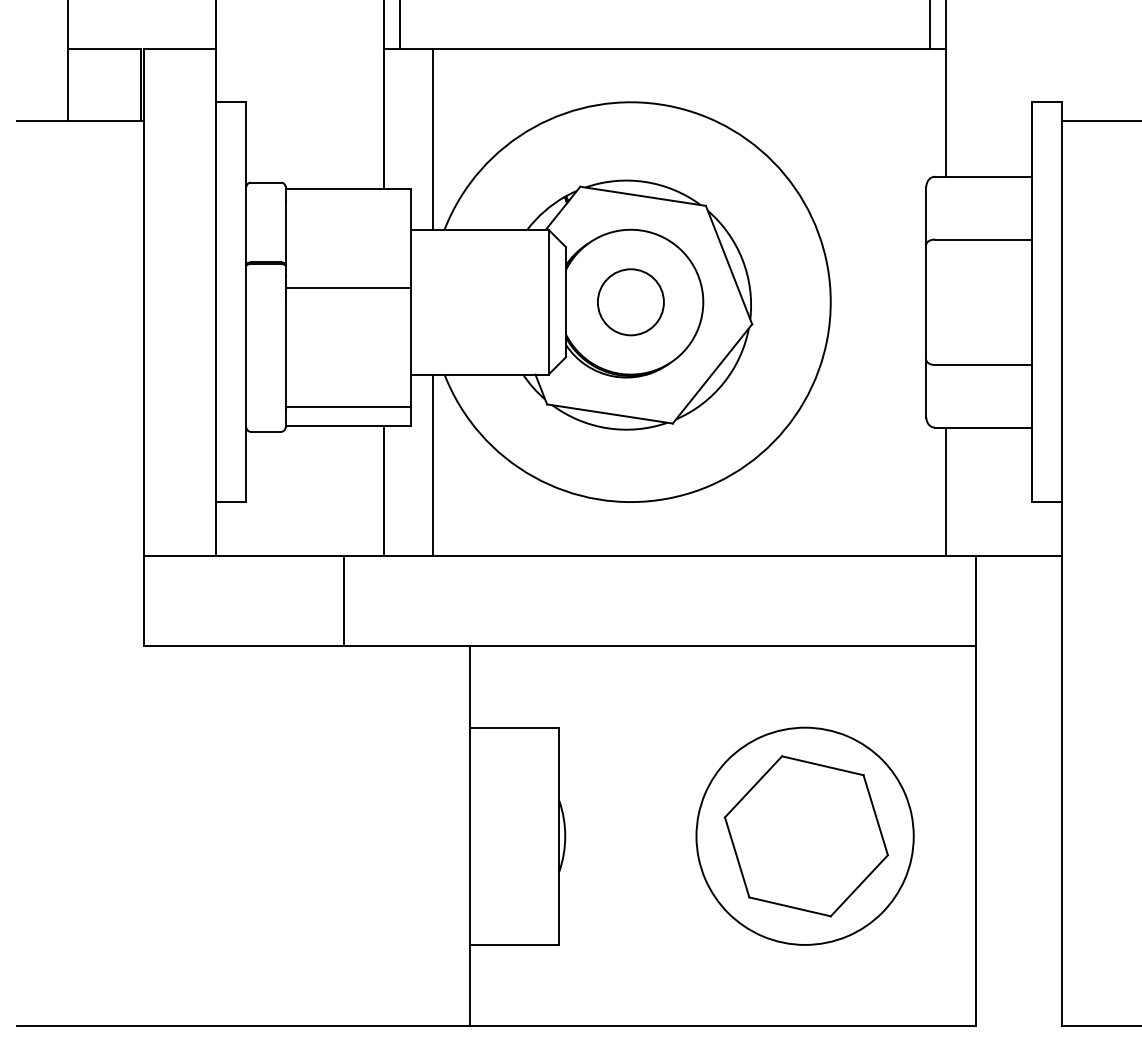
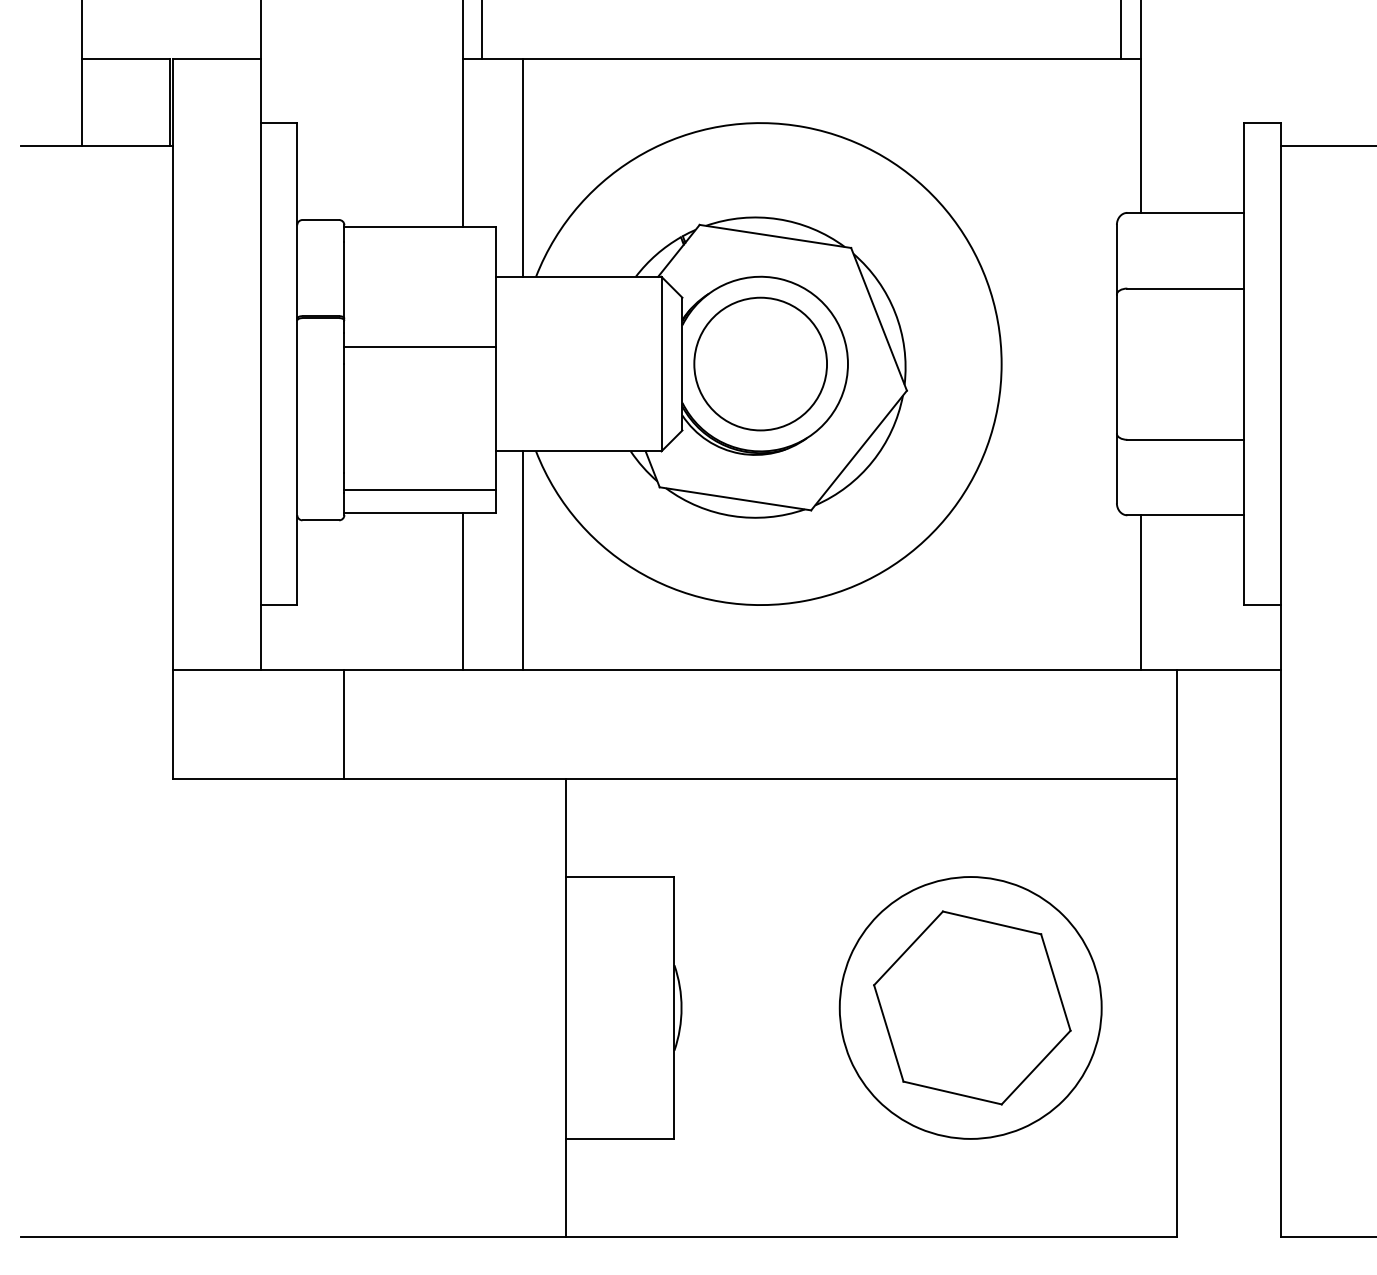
circle: (630, 302) -> (760, 364), size x1.67
line: (343, 600) -> (344, 723), moved

